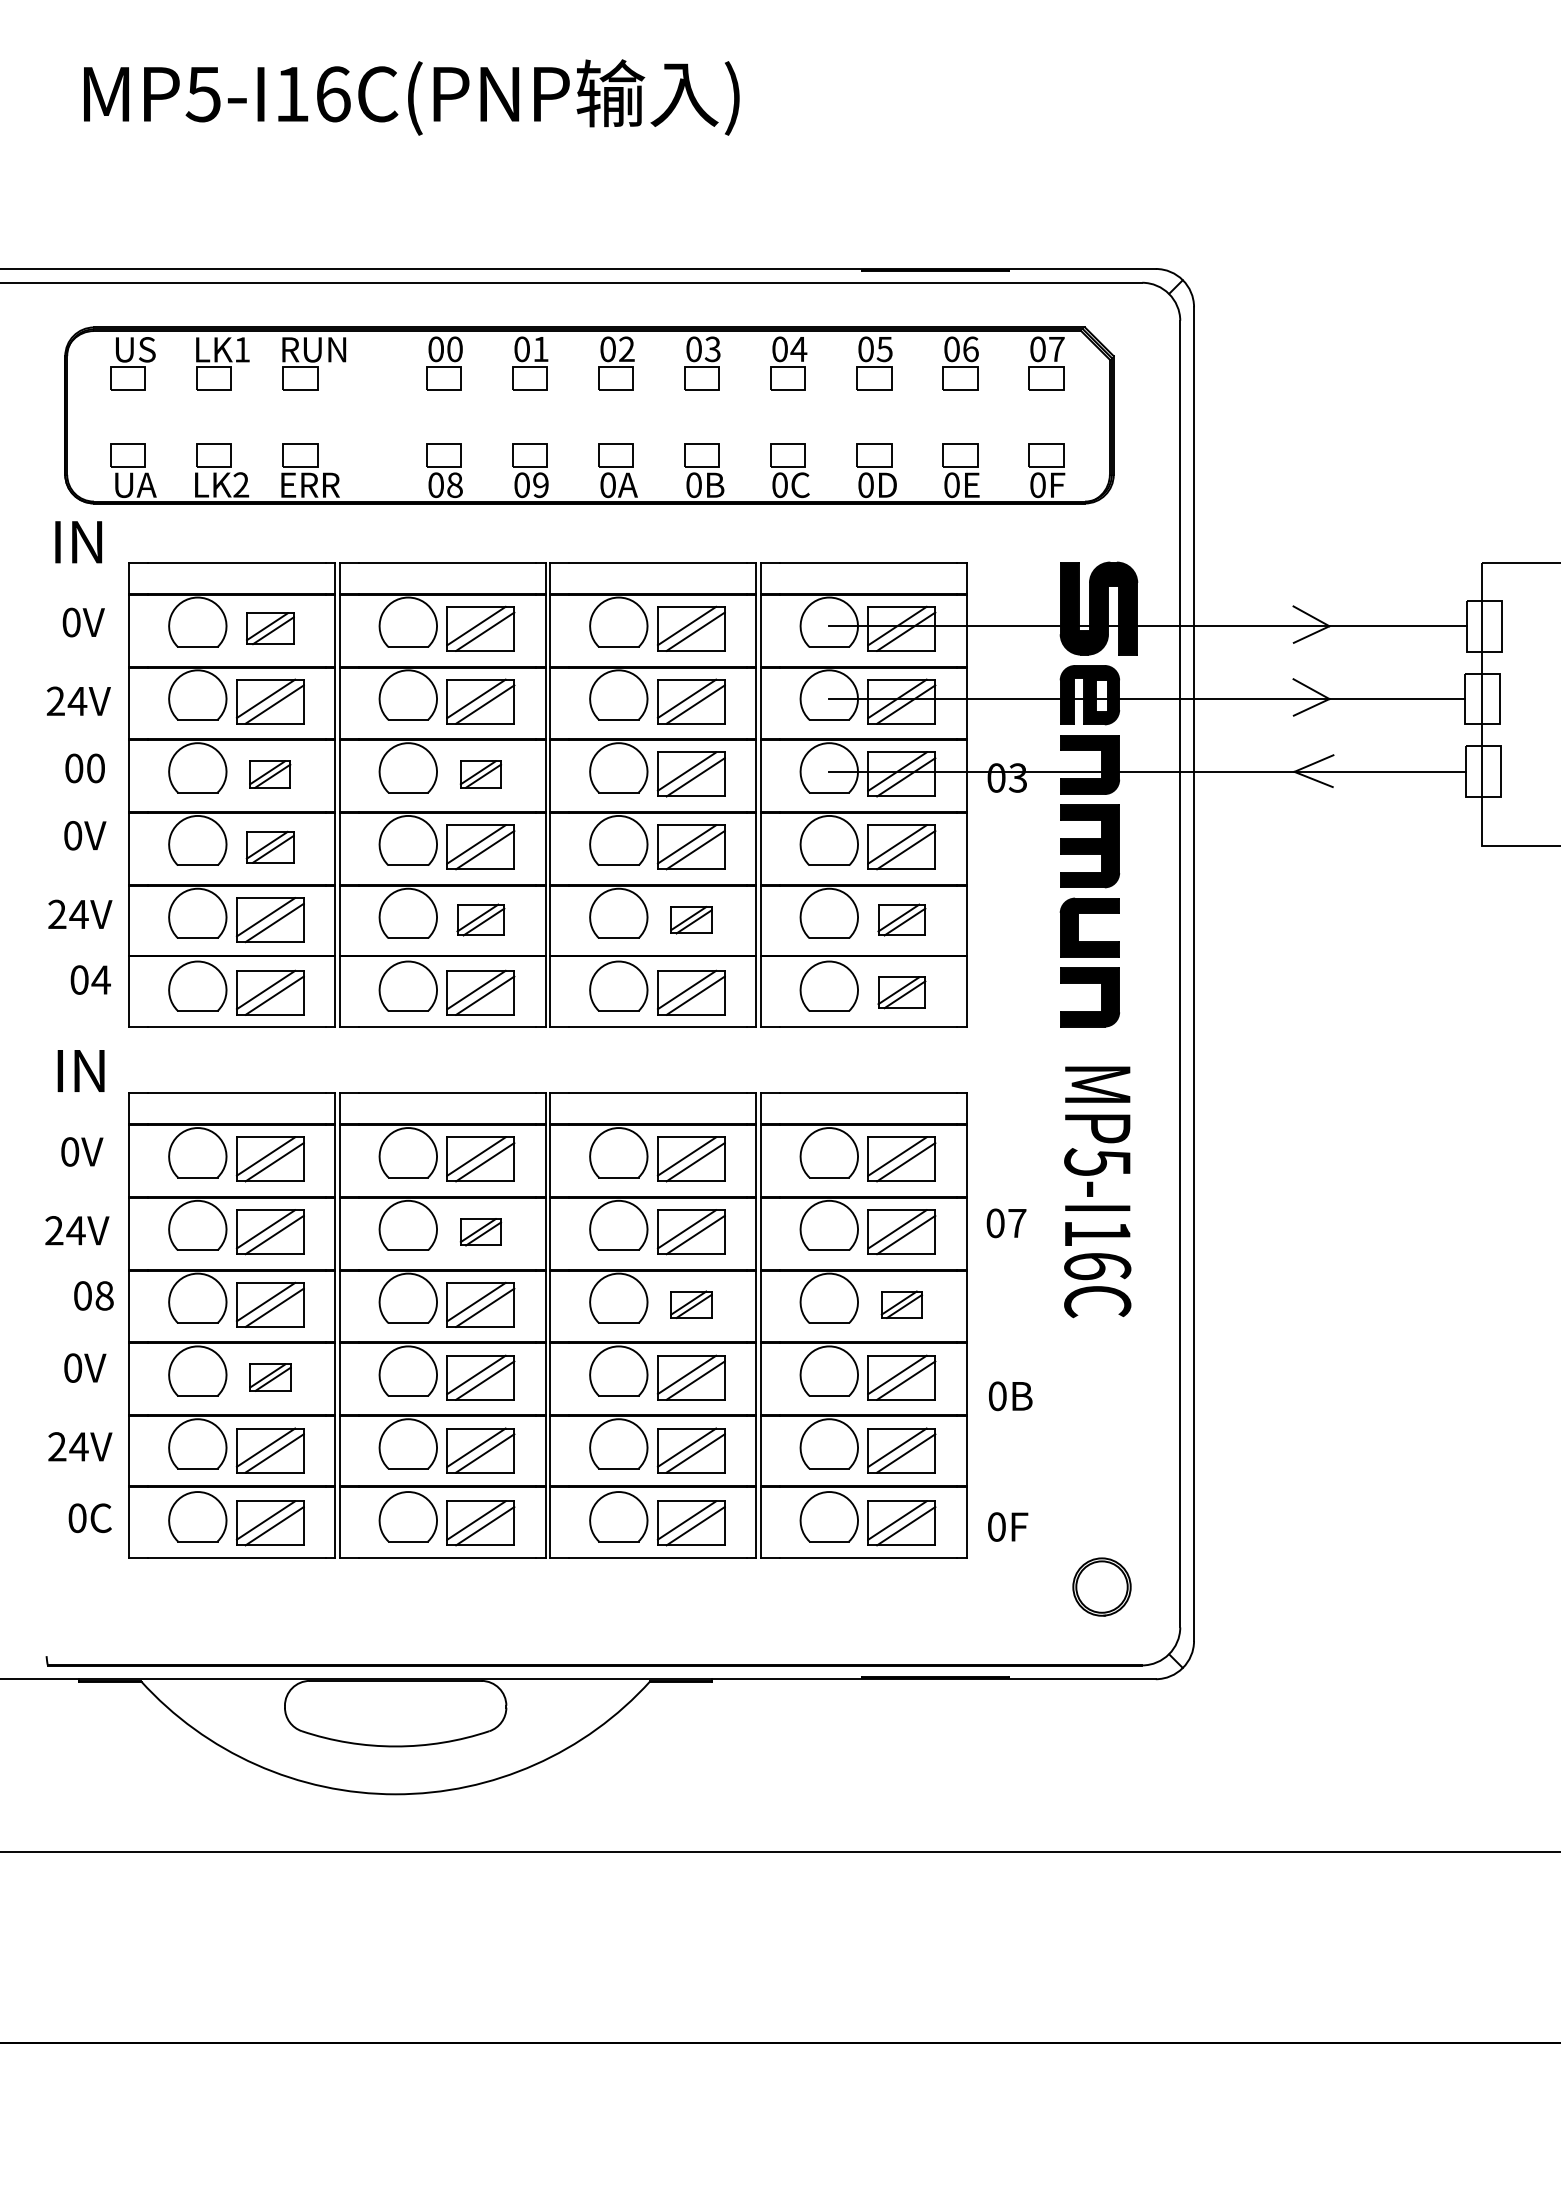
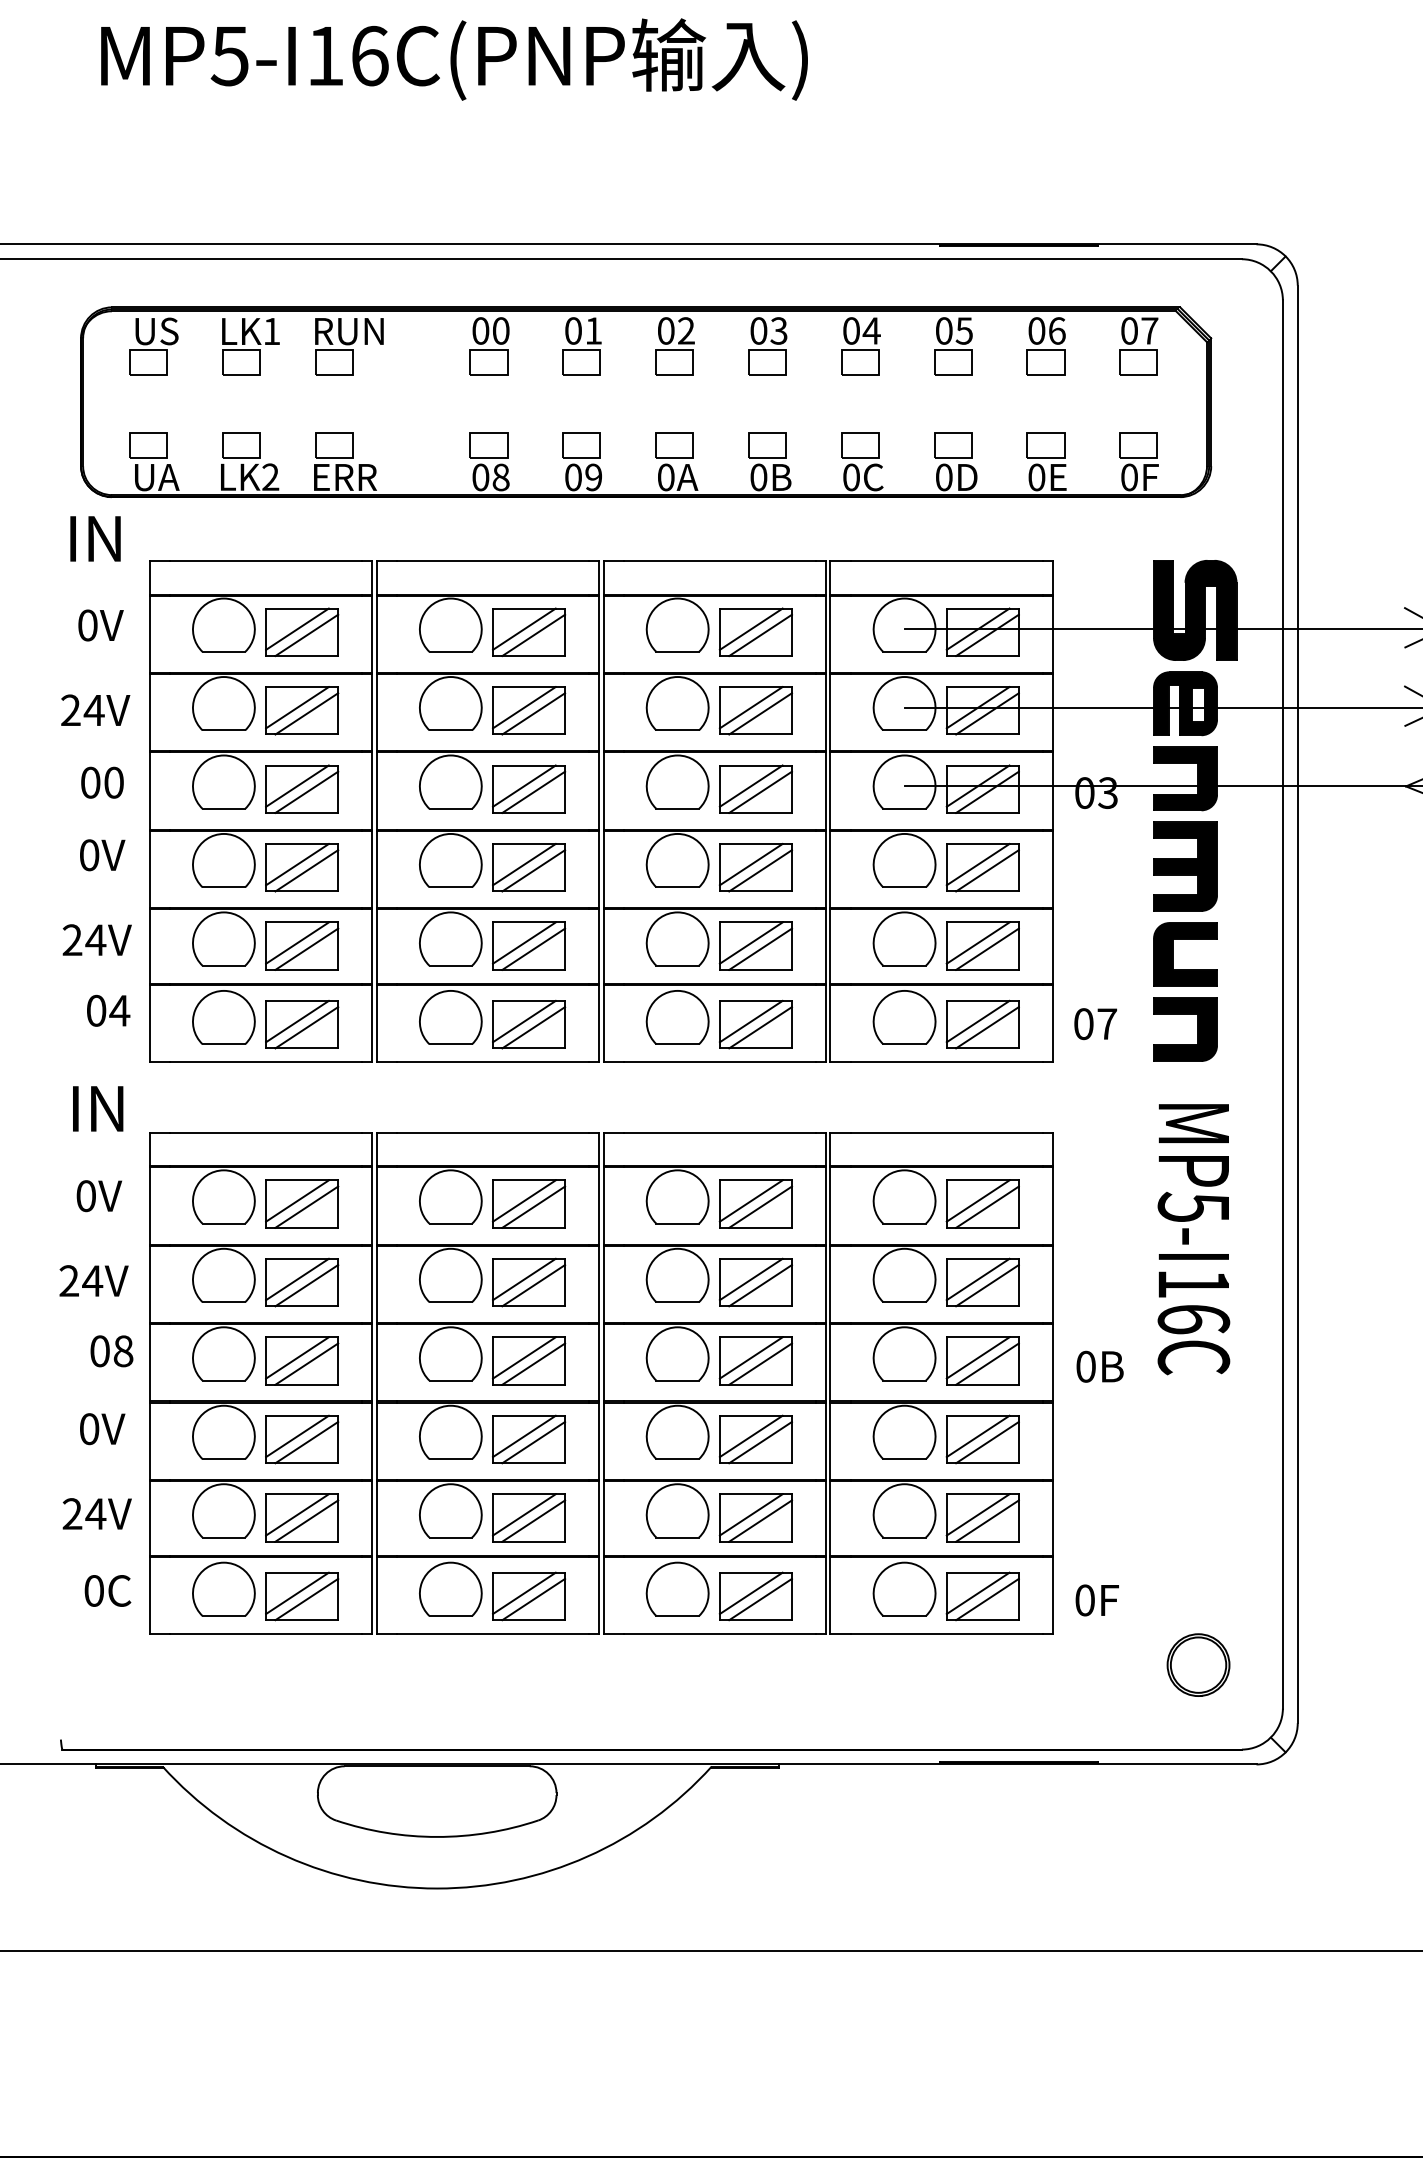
part: (270, 628) -> (302, 631), size x1.43
part: (269, 774) -> (301, 789), size x1.67
part: (480, 774) -> (528, 789), size x1.67
part: (269, 847) -> (301, 867), size x1.43
part: (480, 919) -> (528, 945), size x1.43
part: (901, 919) -> (982, 945), size x1.43
part: (691, 920) -> (756, 946), size x1.67
part: (901, 992) -> (982, 1024), size x1.43
text: (1006, 1223) -> (1095, 1024), moved
part: (480, 1232) -> (528, 1282), size x1.67
part: (691, 1304) -> (756, 1360), size x1.67
part: (901, 1304) -> (982, 1360), size x1.67
part: (270, 1377) -> (302, 1439), size x1.67
text: (1010, 1396) -> (1099, 1367), moved

